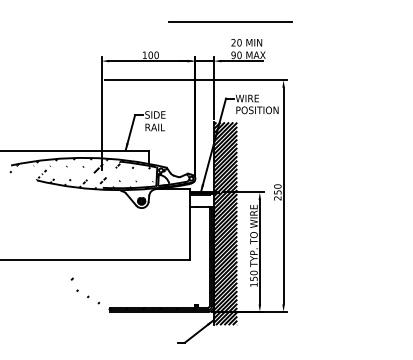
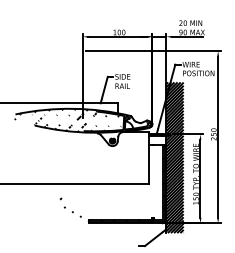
line: (230, 21) -> (178, 7), removed

